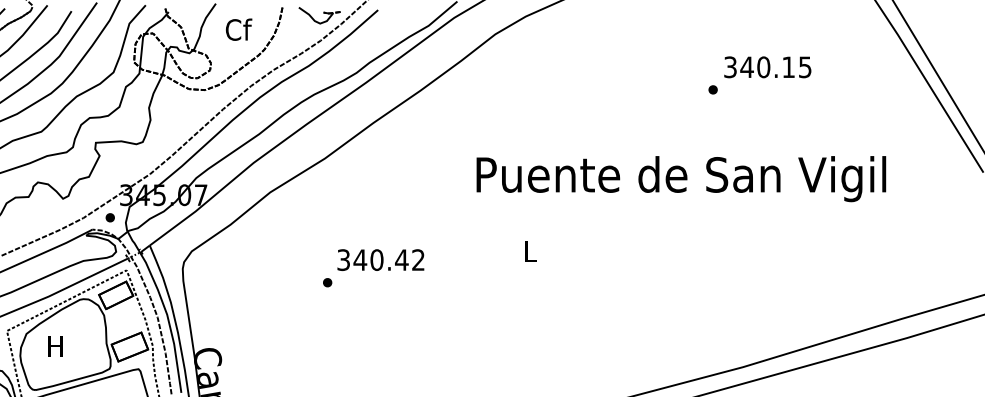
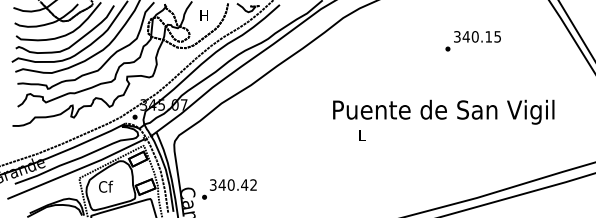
text: (238, 29) -> (204, 15), Cf -> H
text: (758, 75) -> (472, 41), moved
text: (680, 177) -> (443, 111), moved
text: (373, 268) -> (229, 189), moved
text: (57, 346) -> (106, 186), H -> Cf

